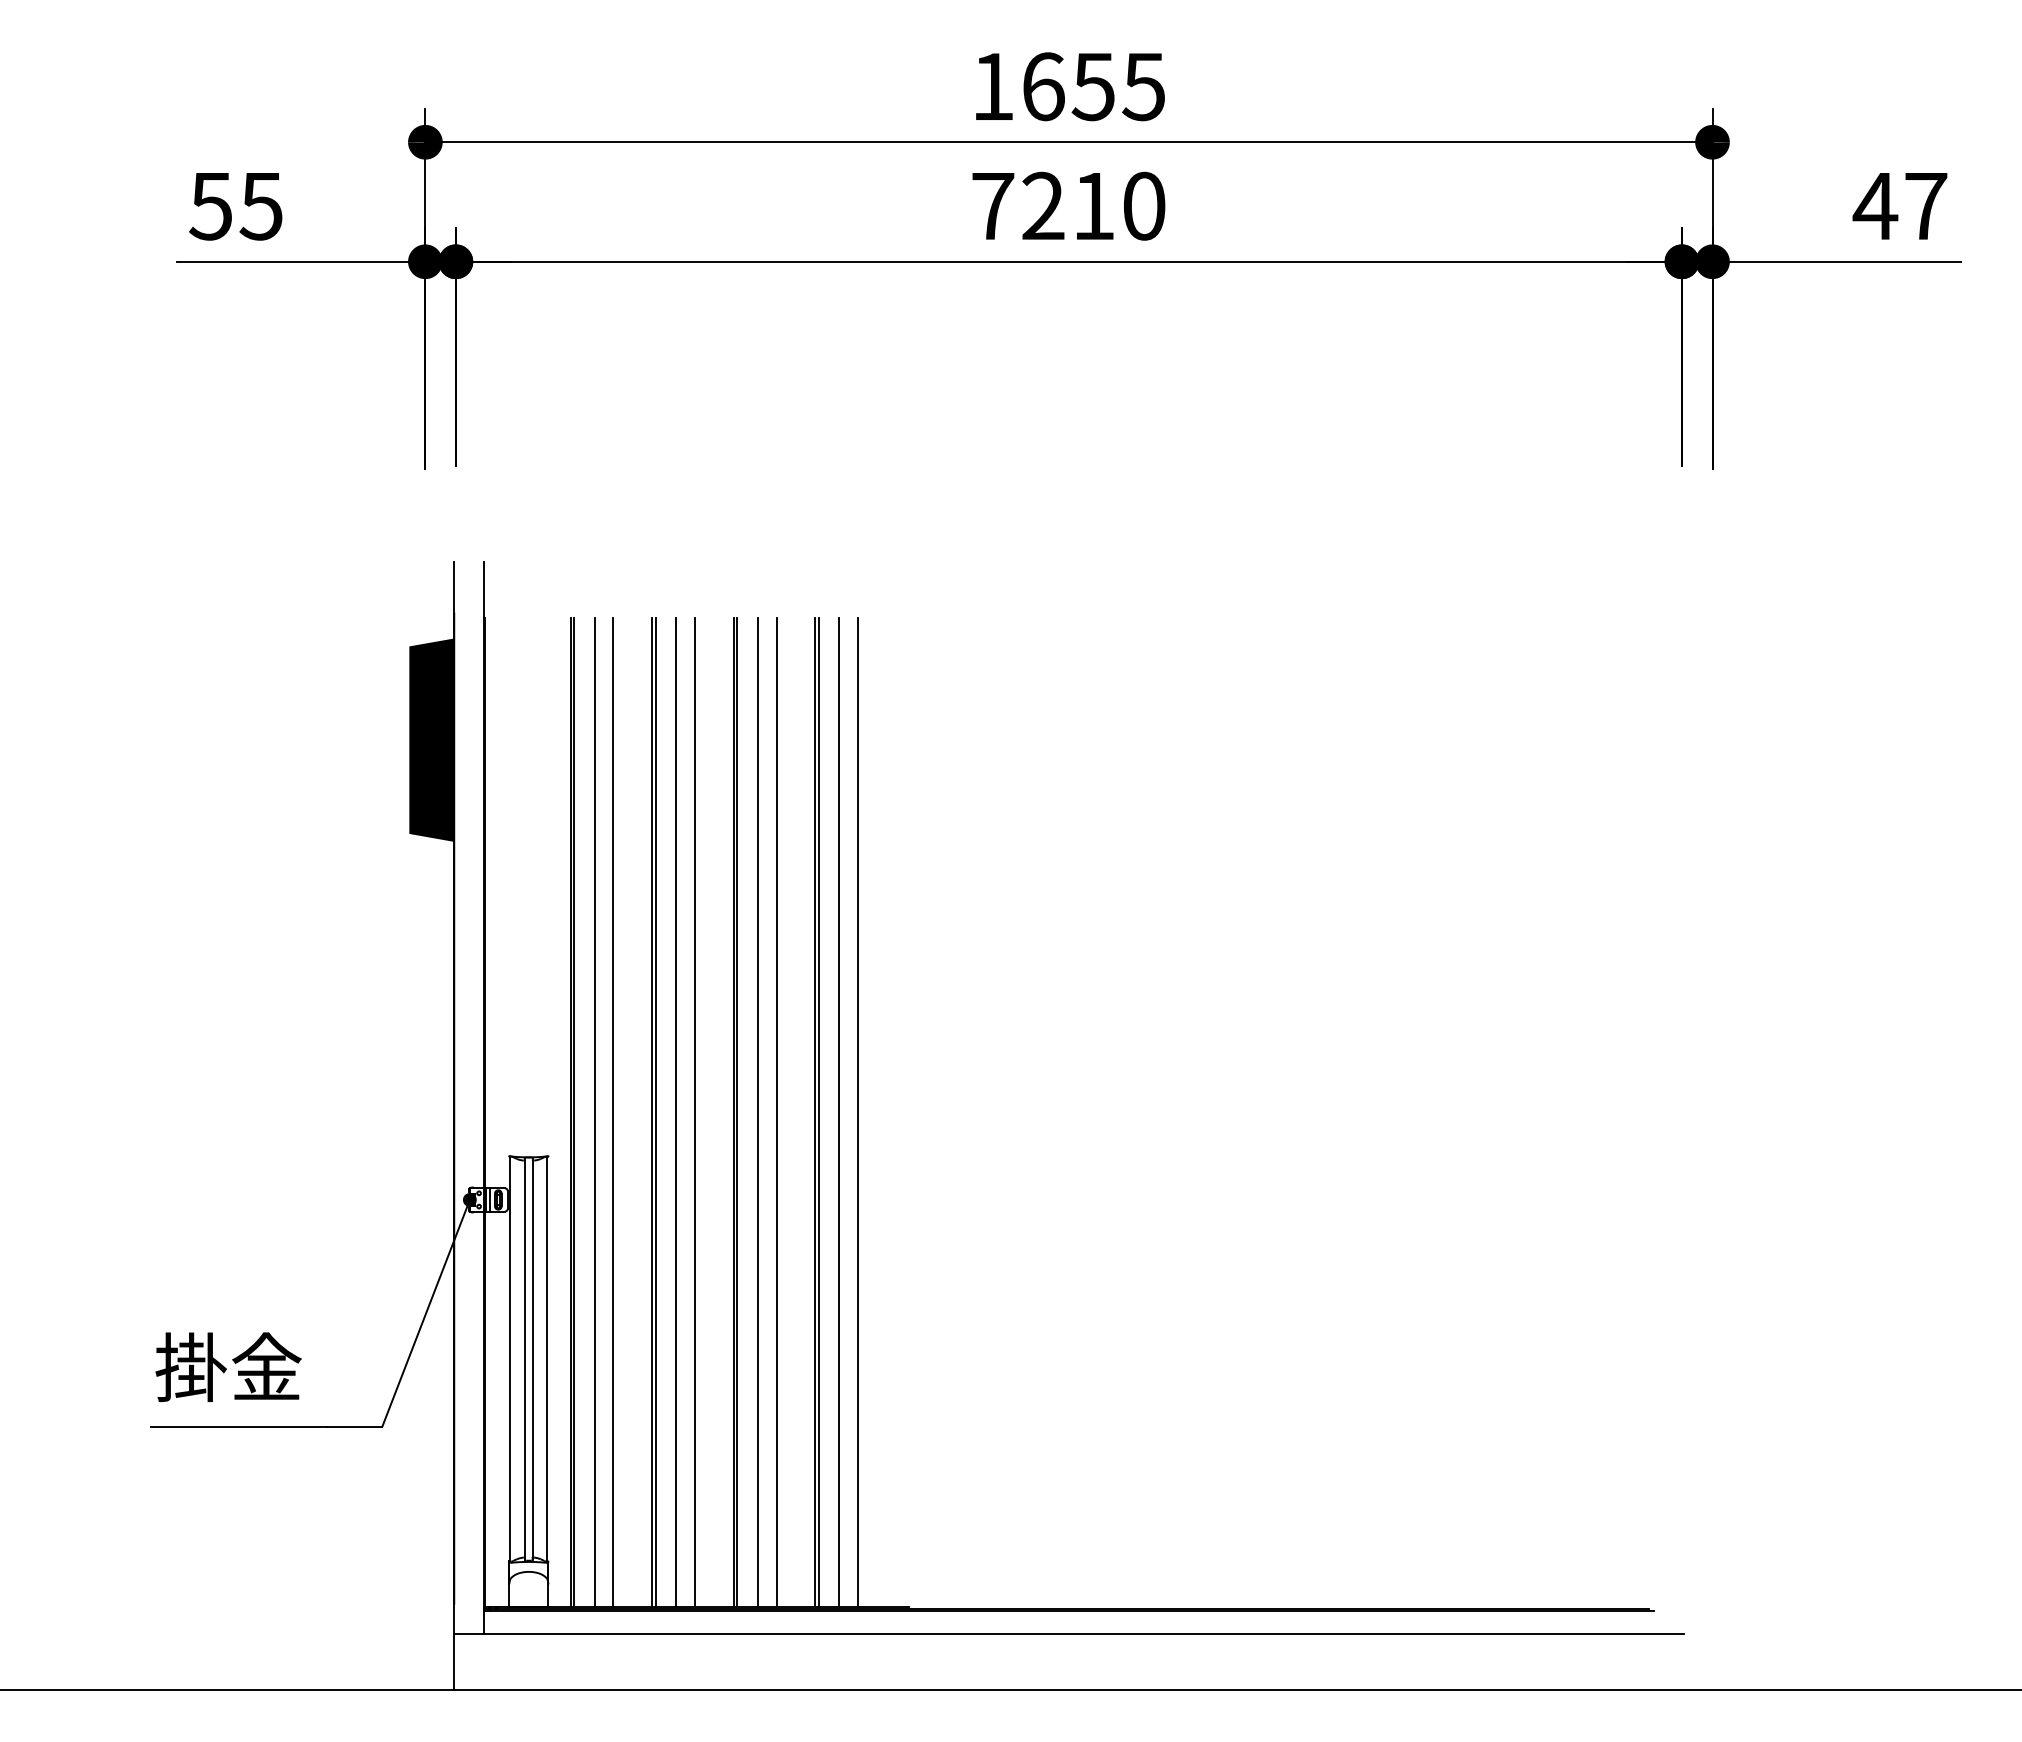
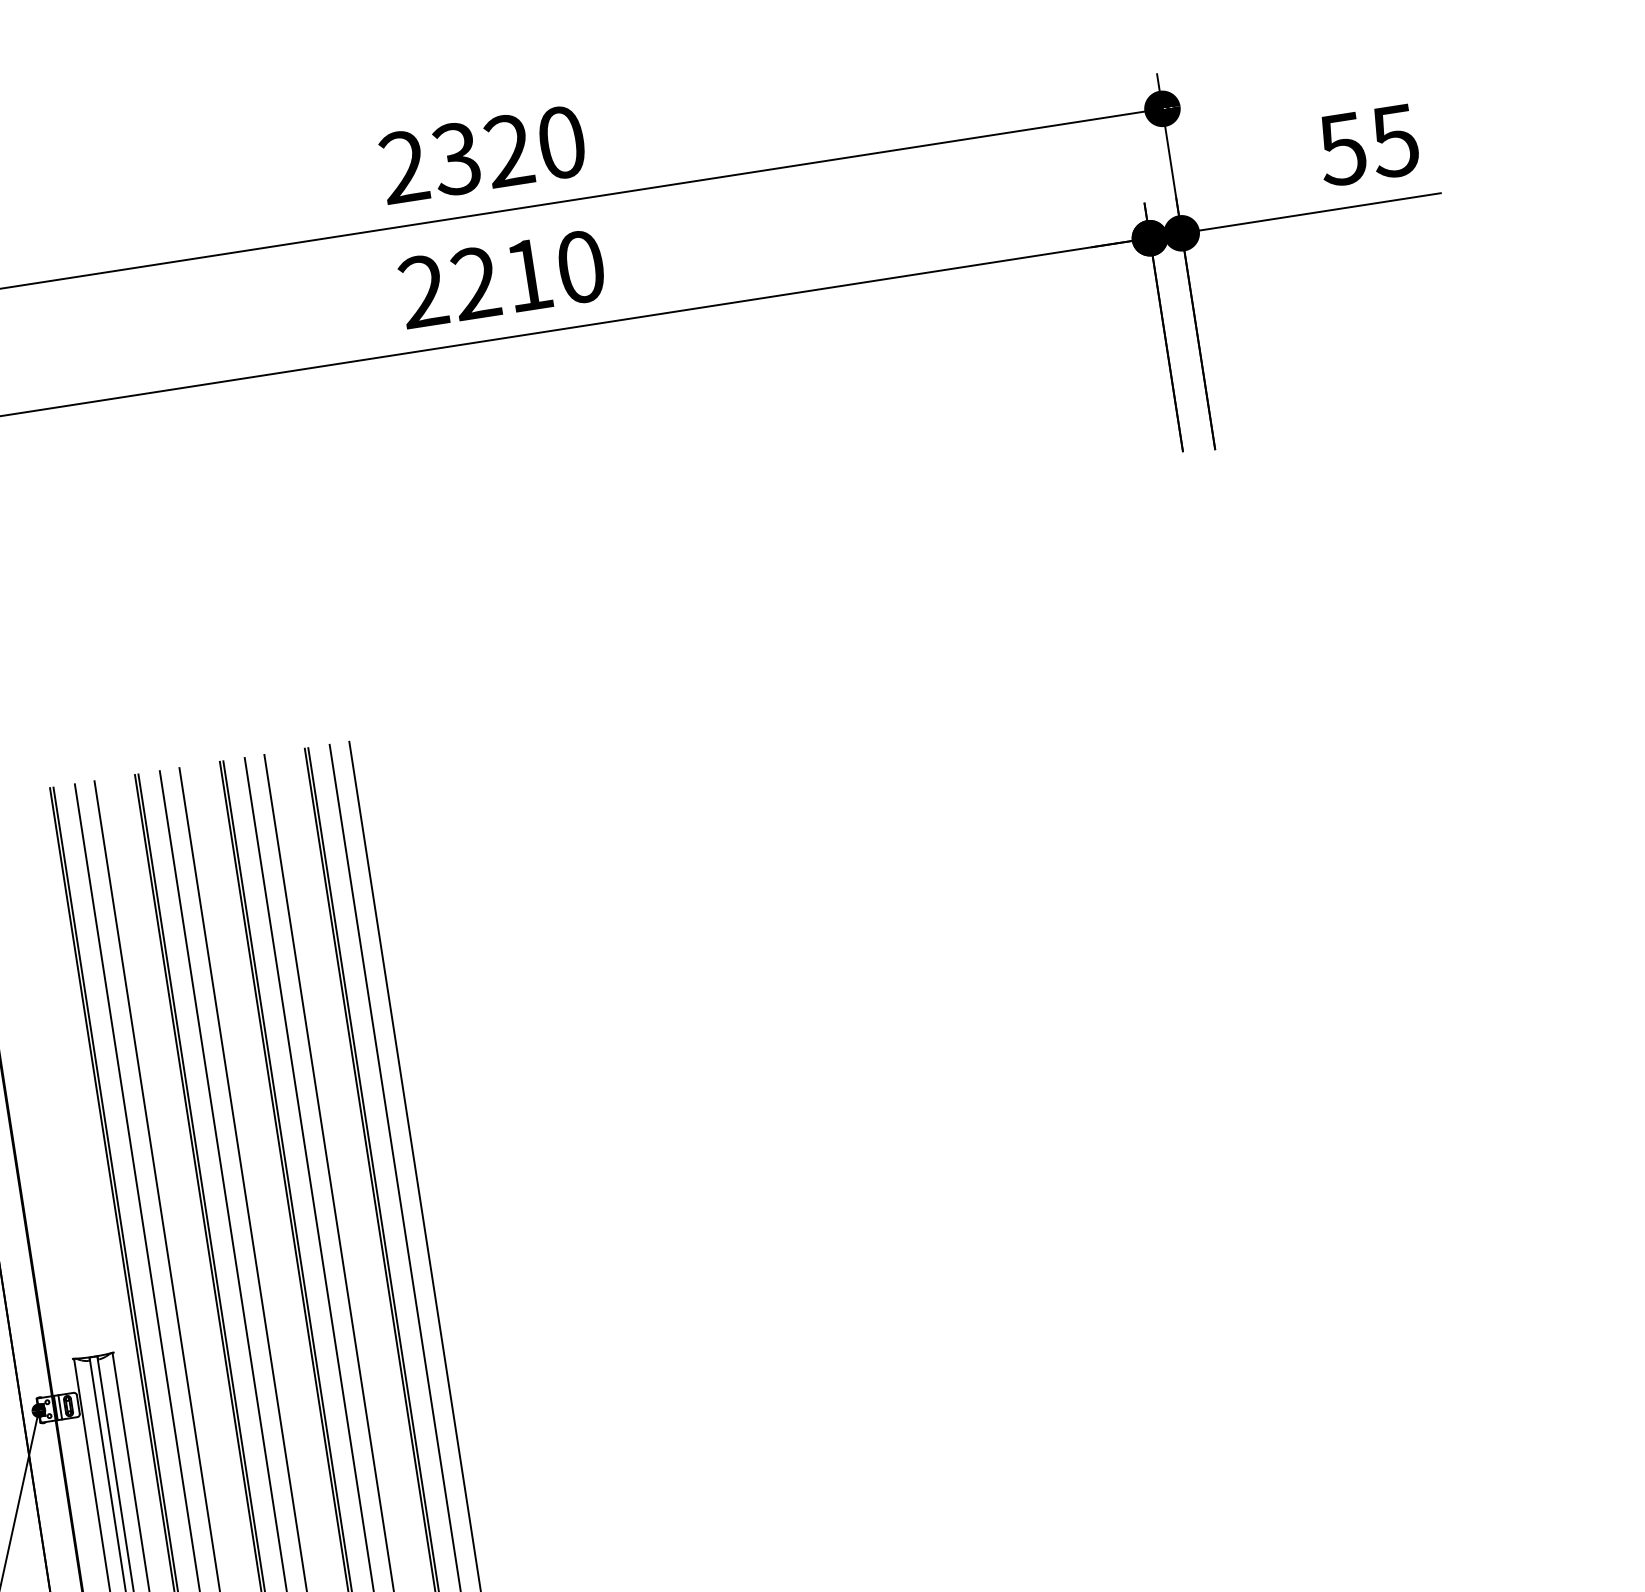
text: (1068, 86) -> (482, 154), 1655 -> 2320
text: (993, 205) -> (423, 290), 7210 -> 2210
text: (1899, 206) -> (1367, 145), 47 -> 55

